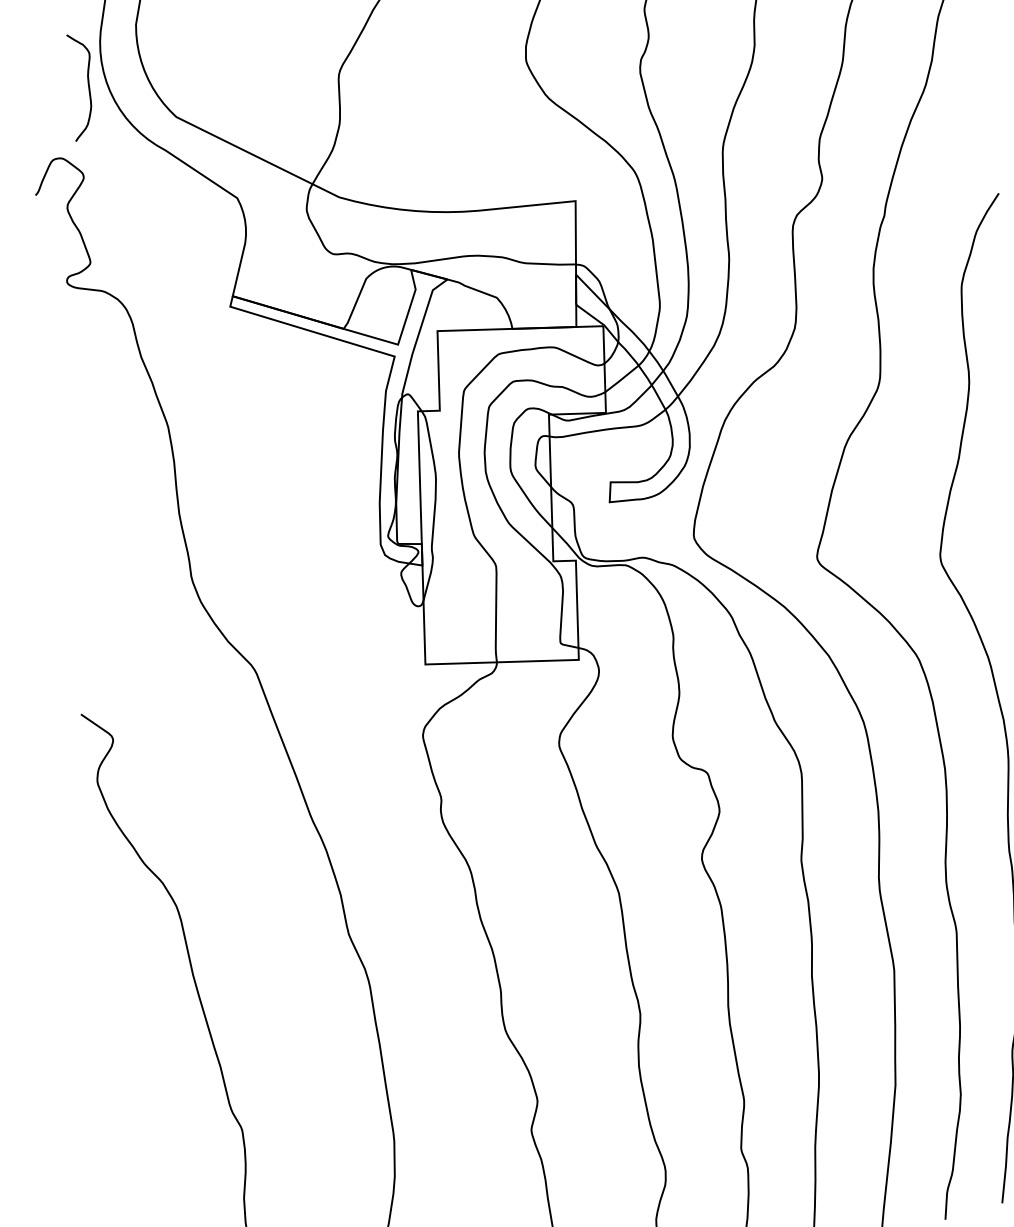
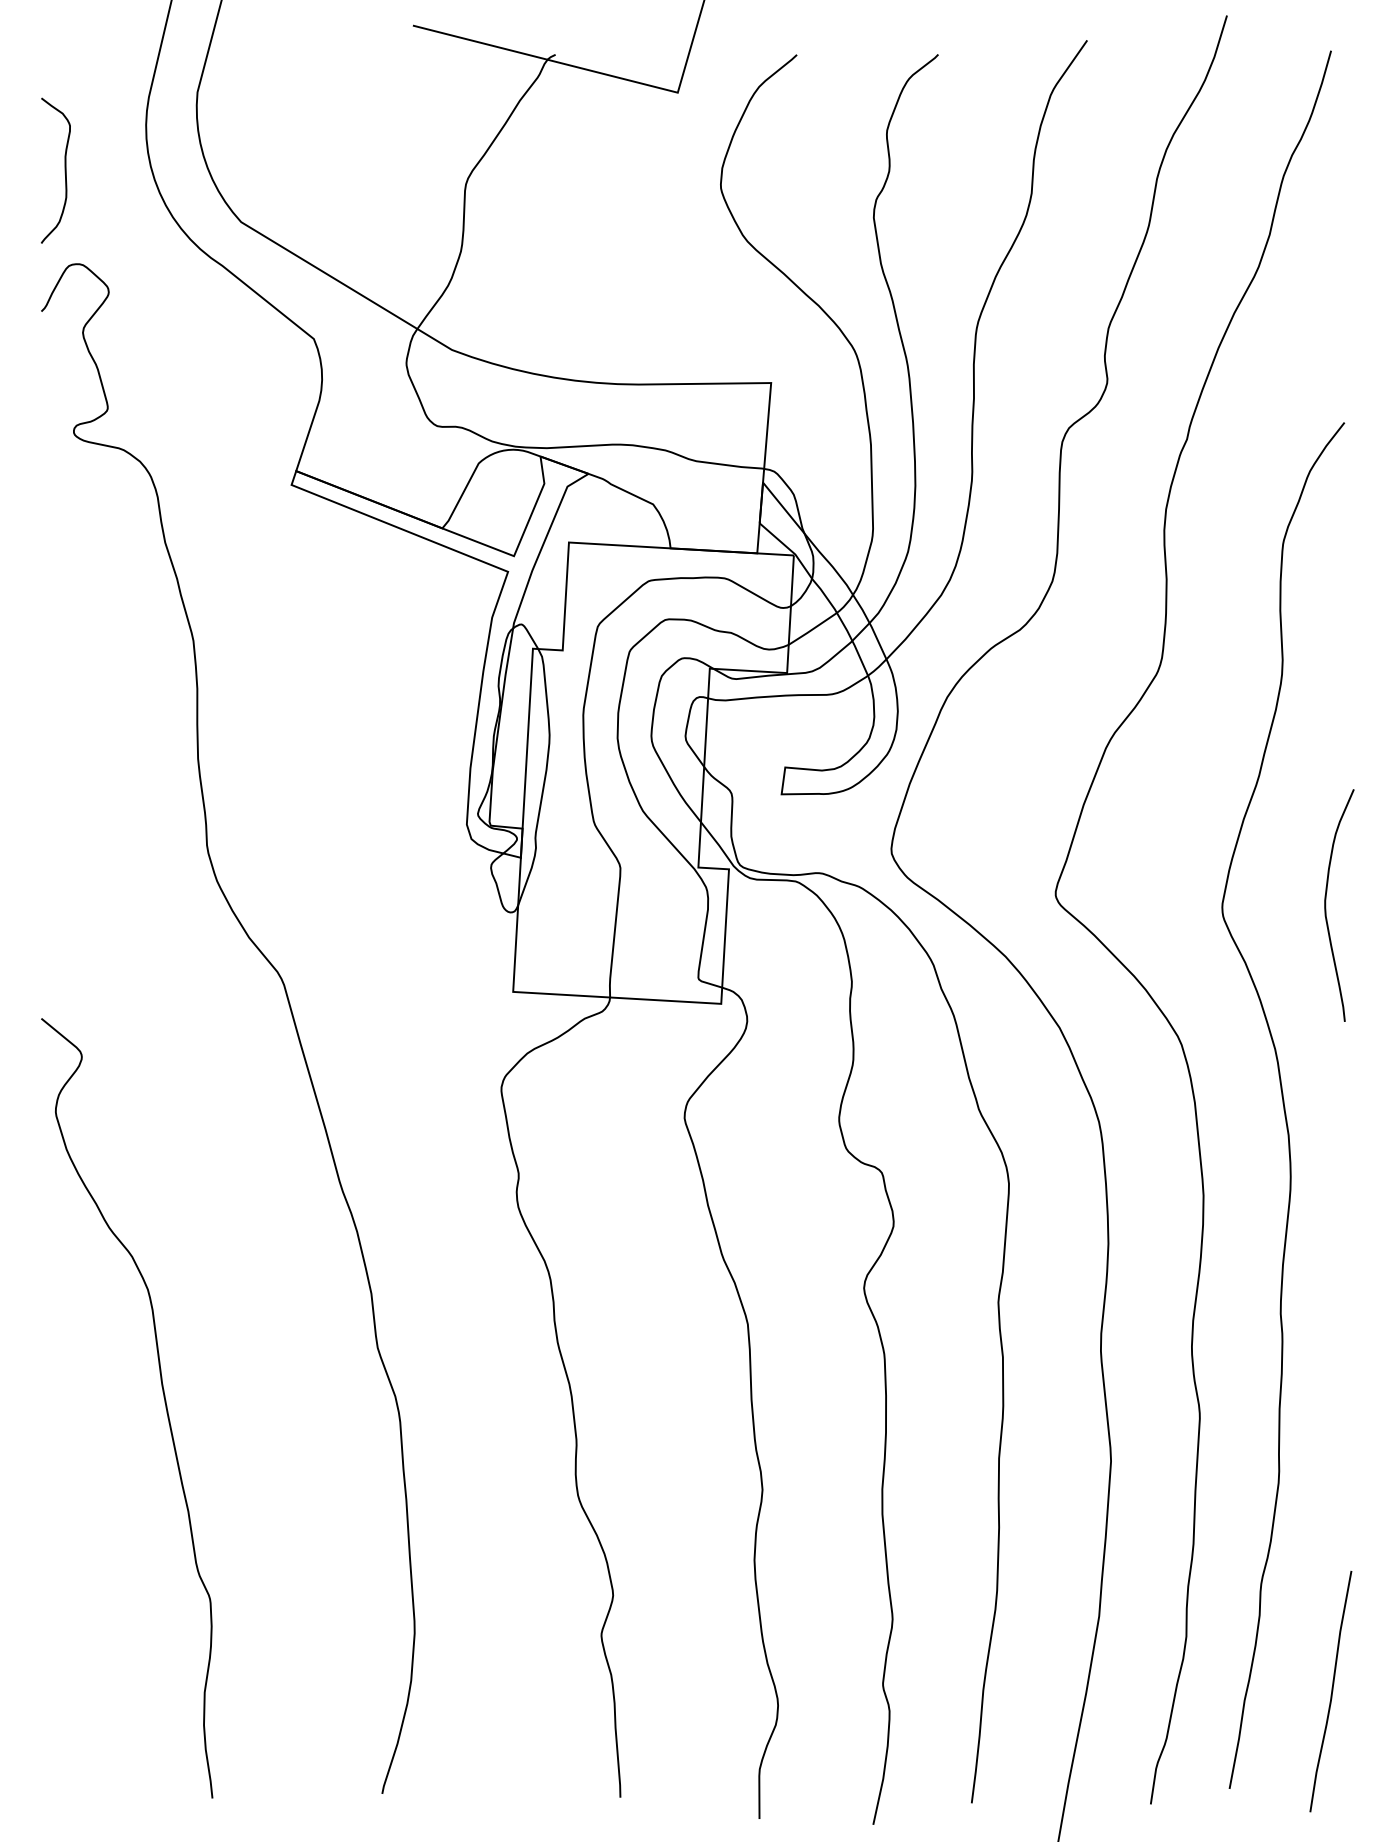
curve: (88, 86) -> (64, 170), moved

